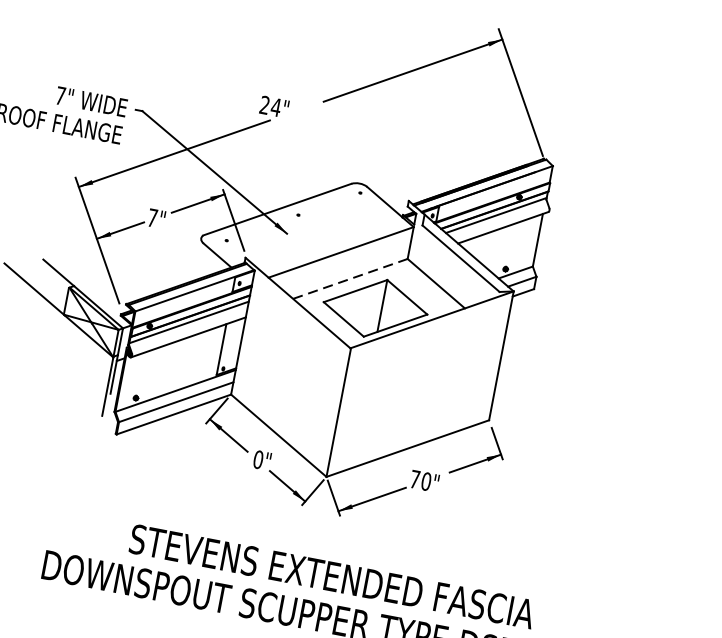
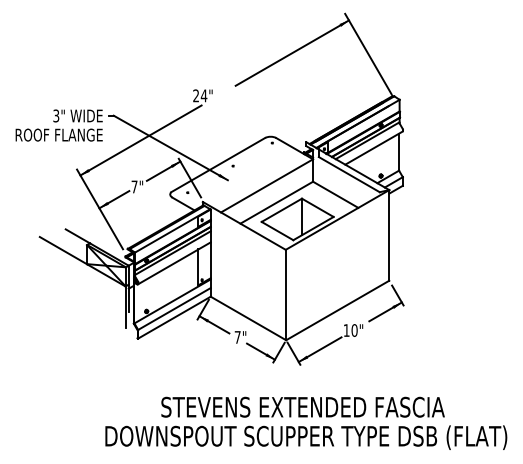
text: (61, 95) -> (56, 115), 7" -> 3"
line: (350, 278) -> (276, 202), dashed -> solid
text: (258, 459) -> (237, 337), 0" -> 7"
text: (414, 479) -> (346, 330), 70" -> 10"

